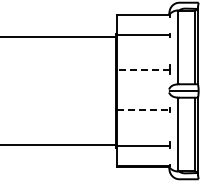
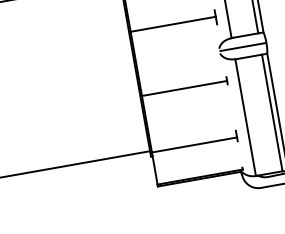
line: (143, 69) -> (173, 24), dashed -> solid
line: (143, 110) -> (184, 89), dashed -> solid

